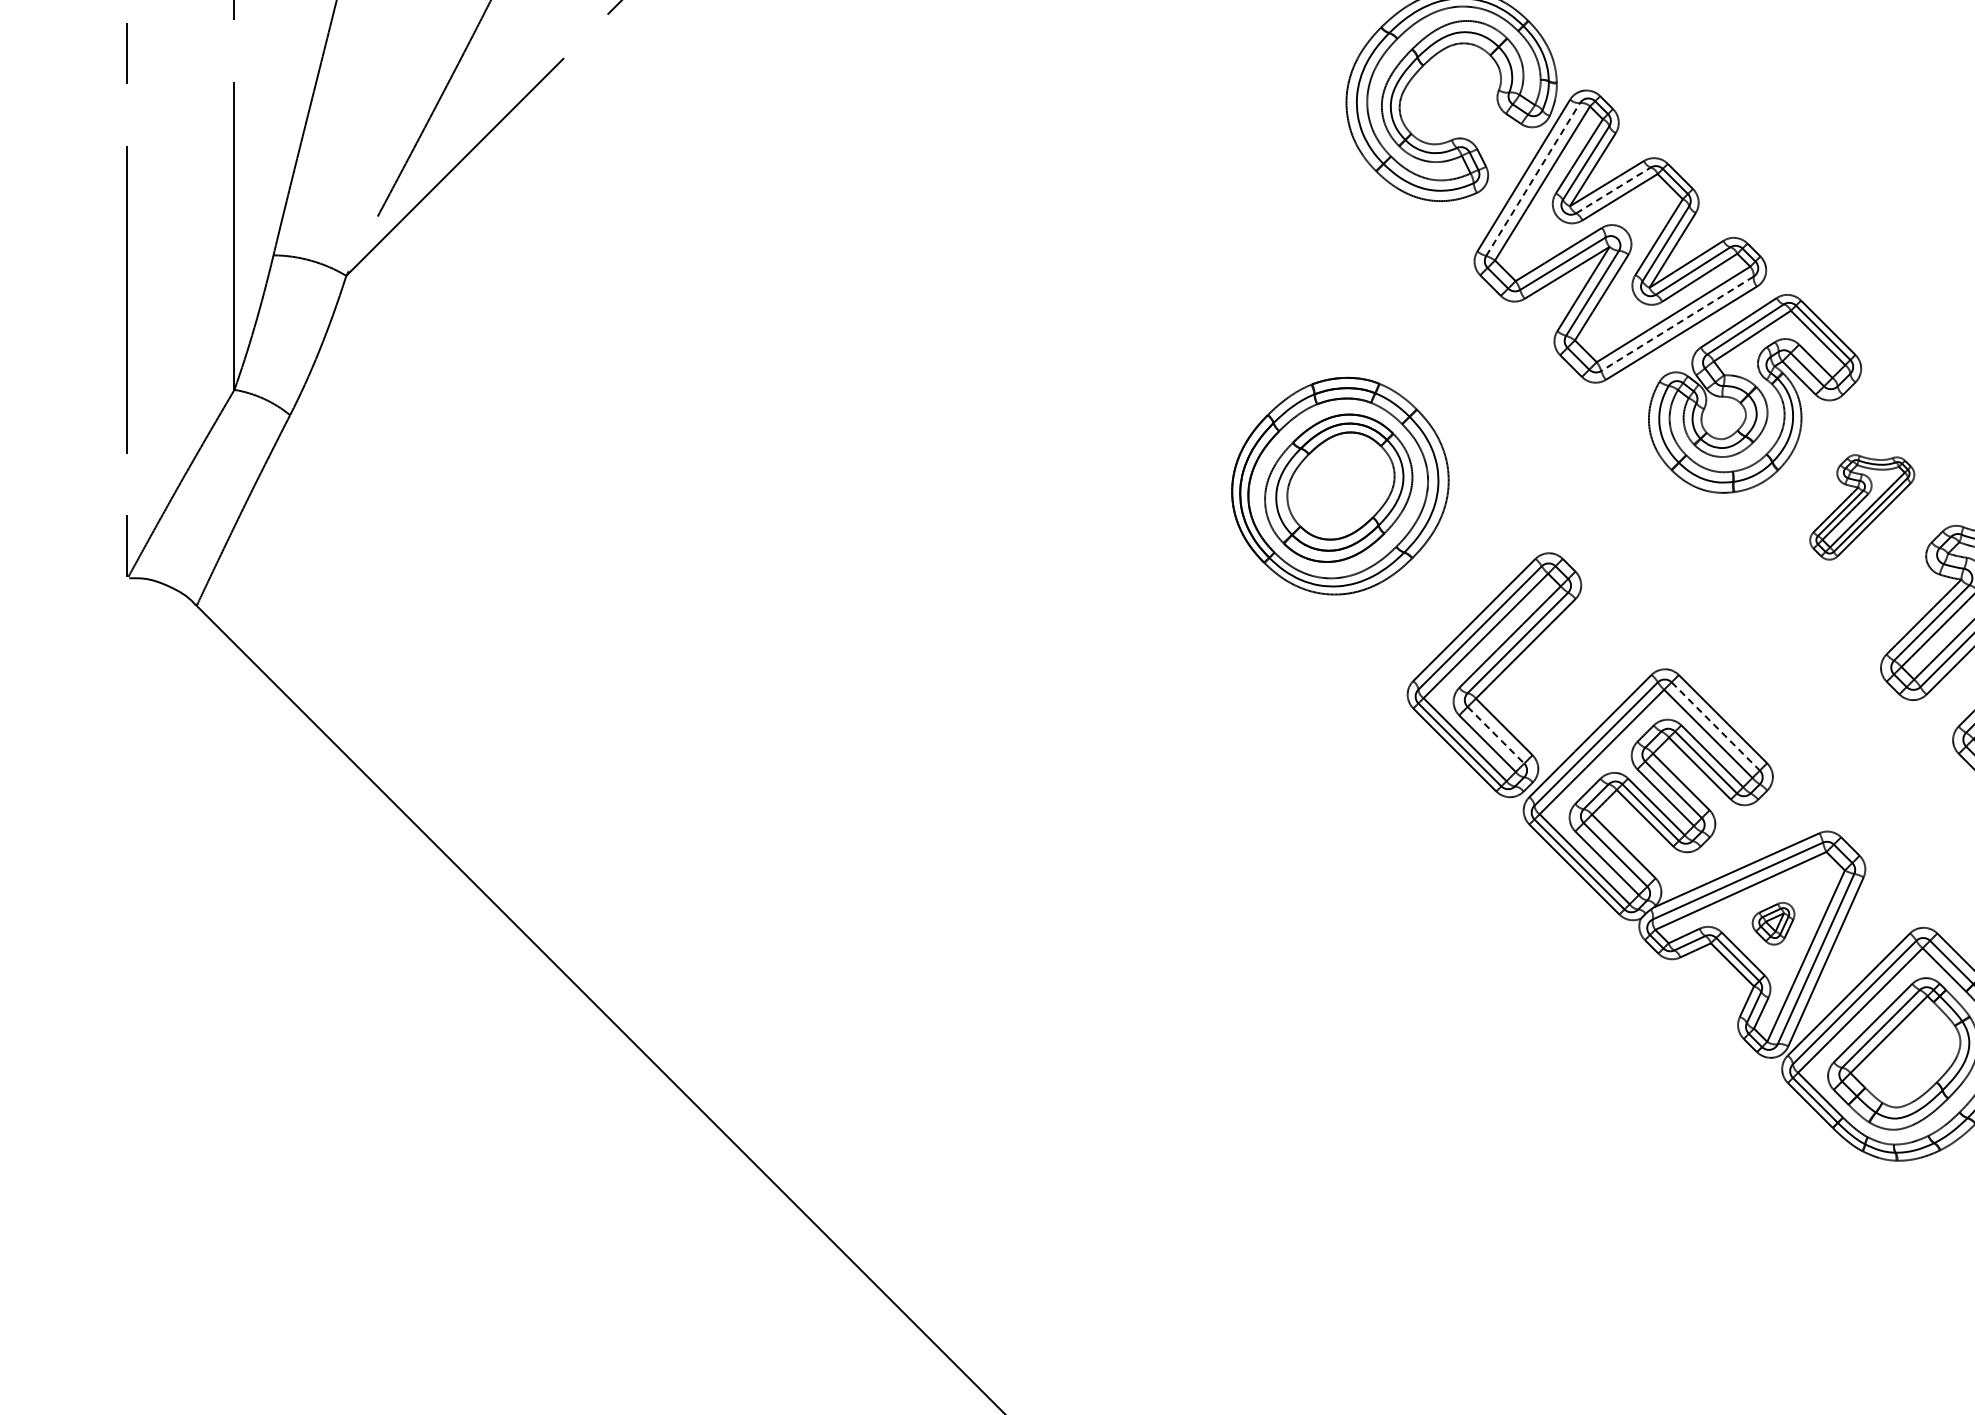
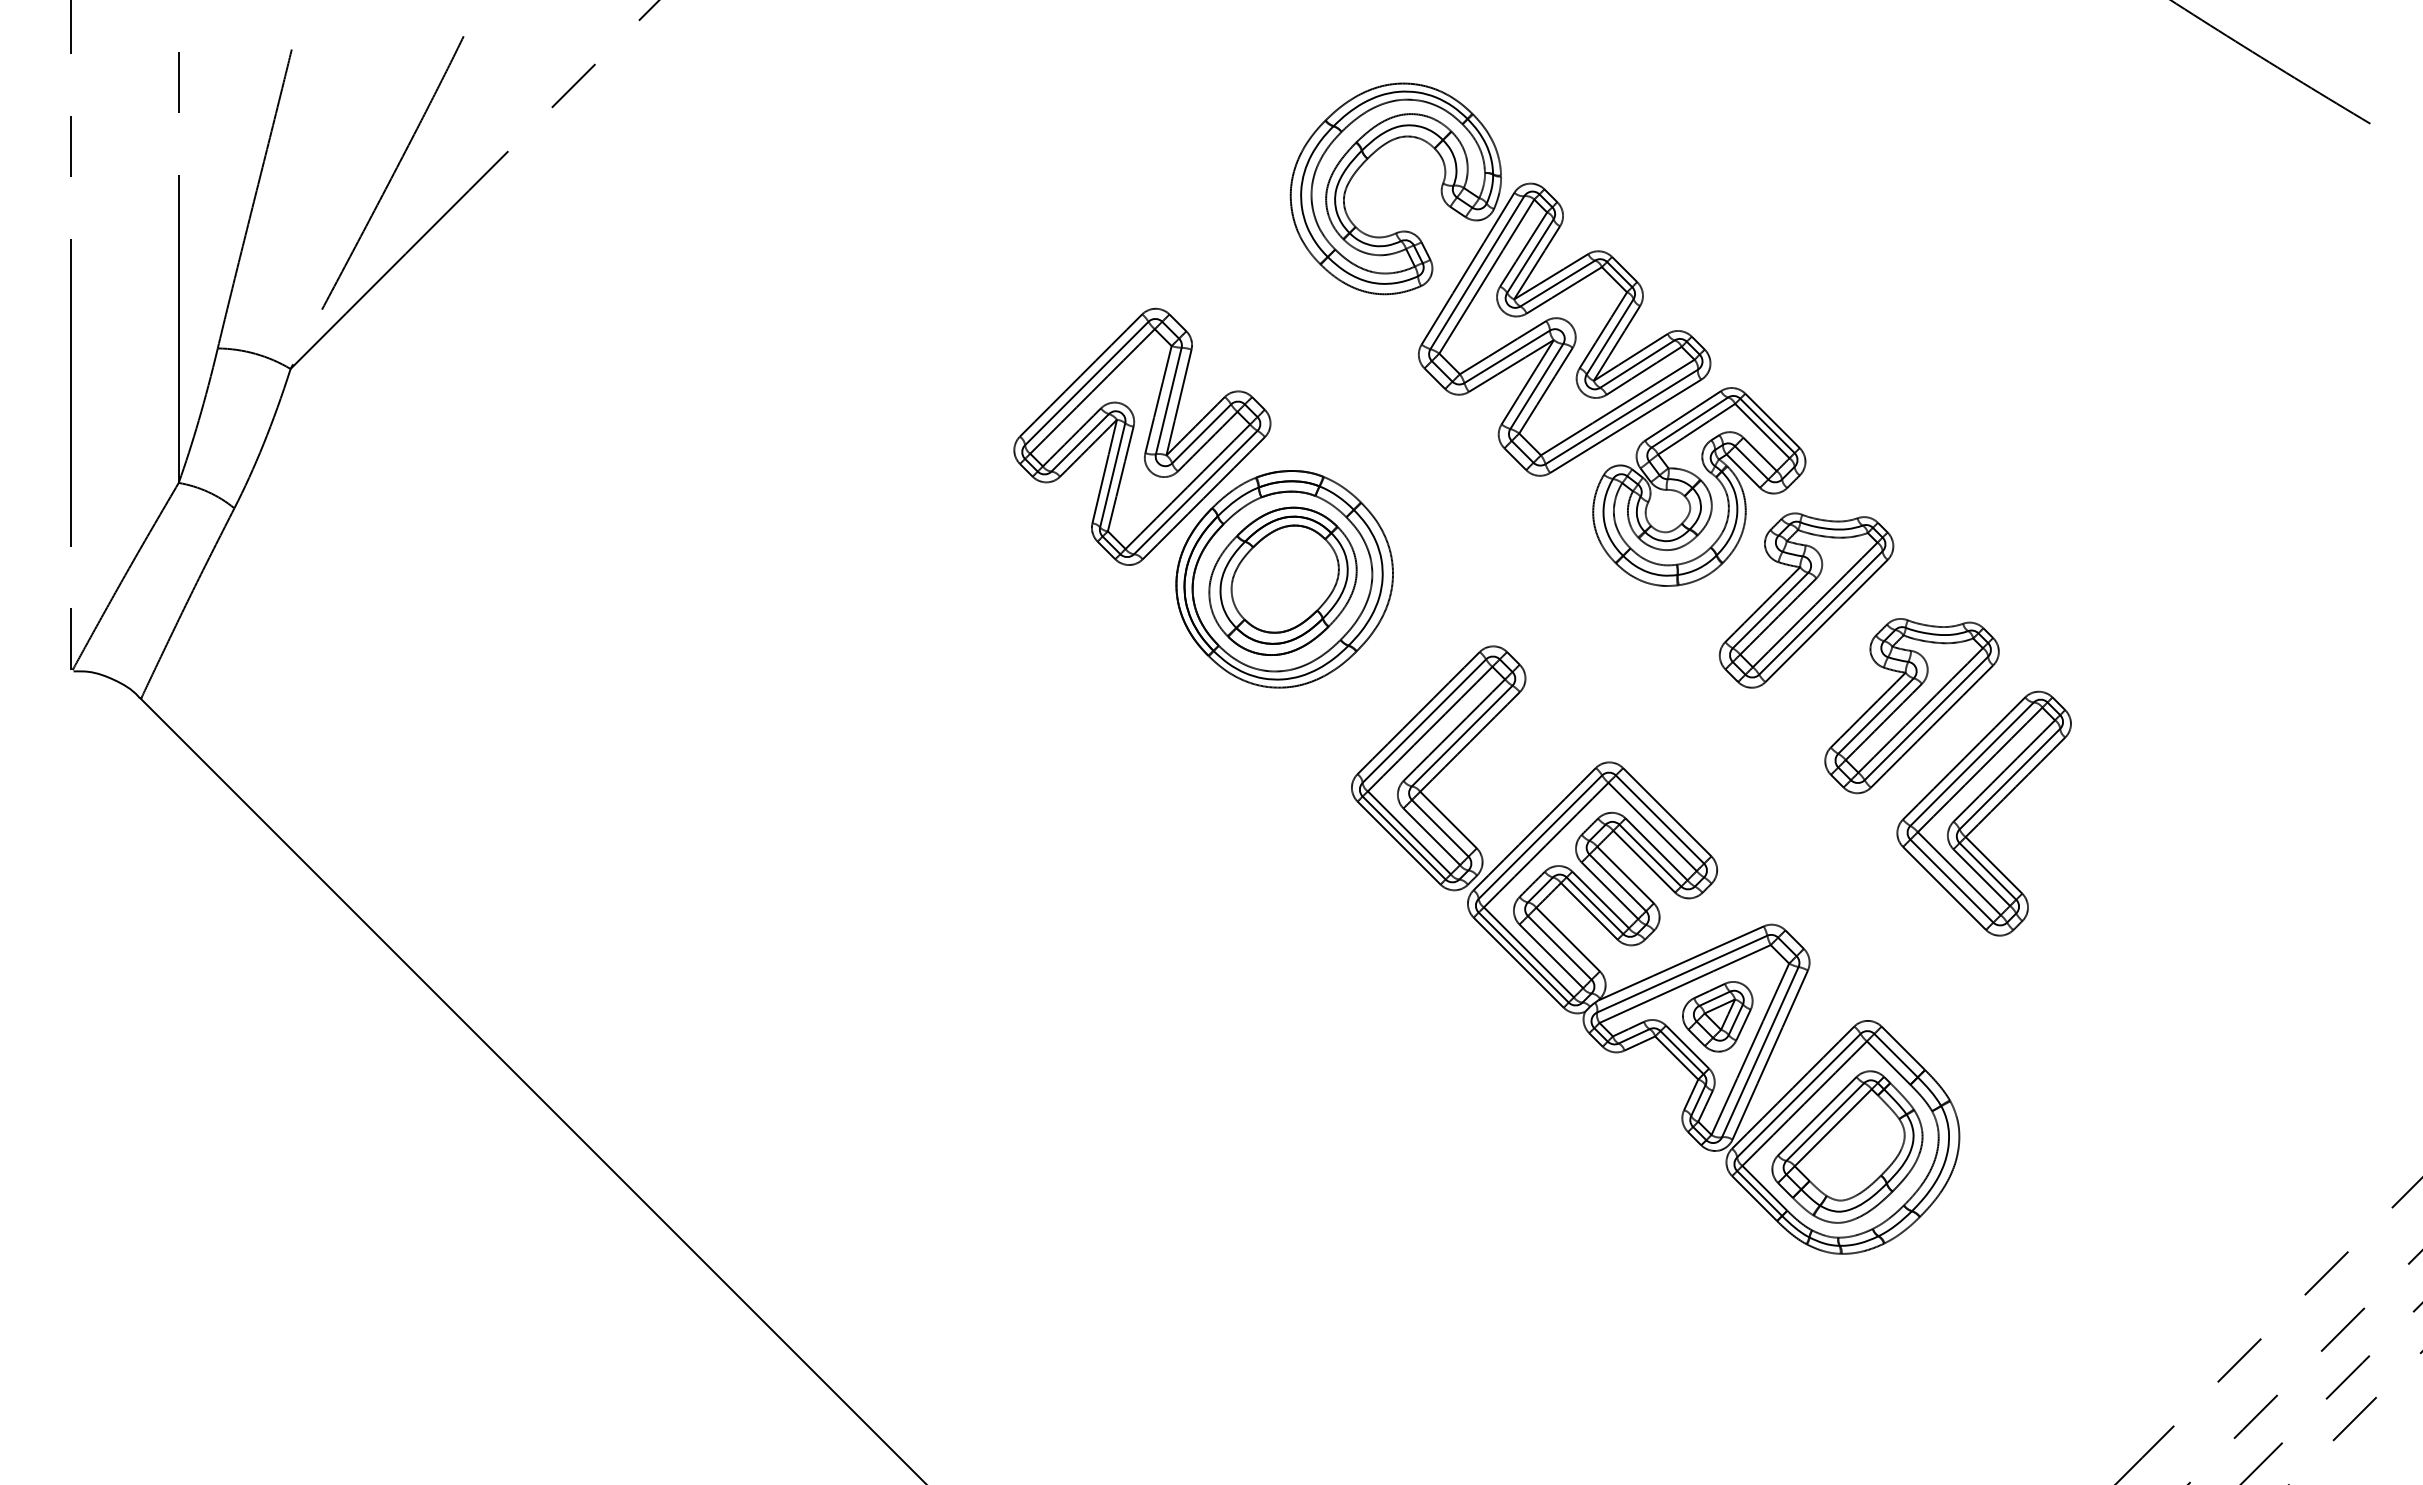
line: (1533, 179) -> (1477, 272), dashed -> solid
line: (1613, 190) -> (1557, 283), dashed -> solid
line: (1677, 324) -> (1621, 417), dashed -> solid
part: (1198, 343) -> (1142, 436), added
part: (1862, 507) -> (1806, 600), size x1.67
line: (1716, 726) -> (1660, 819), dashed -> solid
line: (1496, 735) -> (1440, 828), dashed -> solid
part: (1773, 923) -> (1717, 1016), size x1.67

